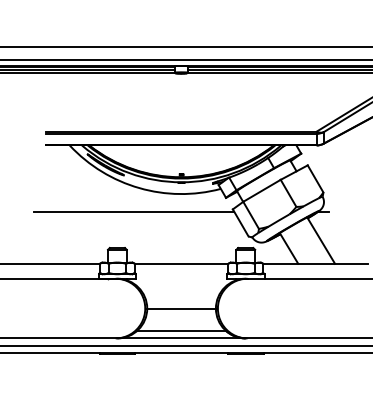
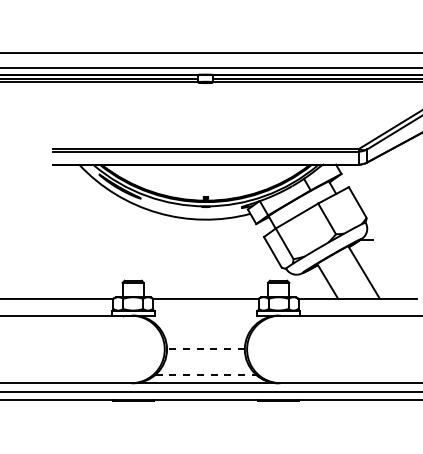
line: (133, 211) -> (151, 239), removed
line: (181, 308) -> (205, 349), solid -> dashed
line: (182, 330) -> (206, 374), solid -> dashed

